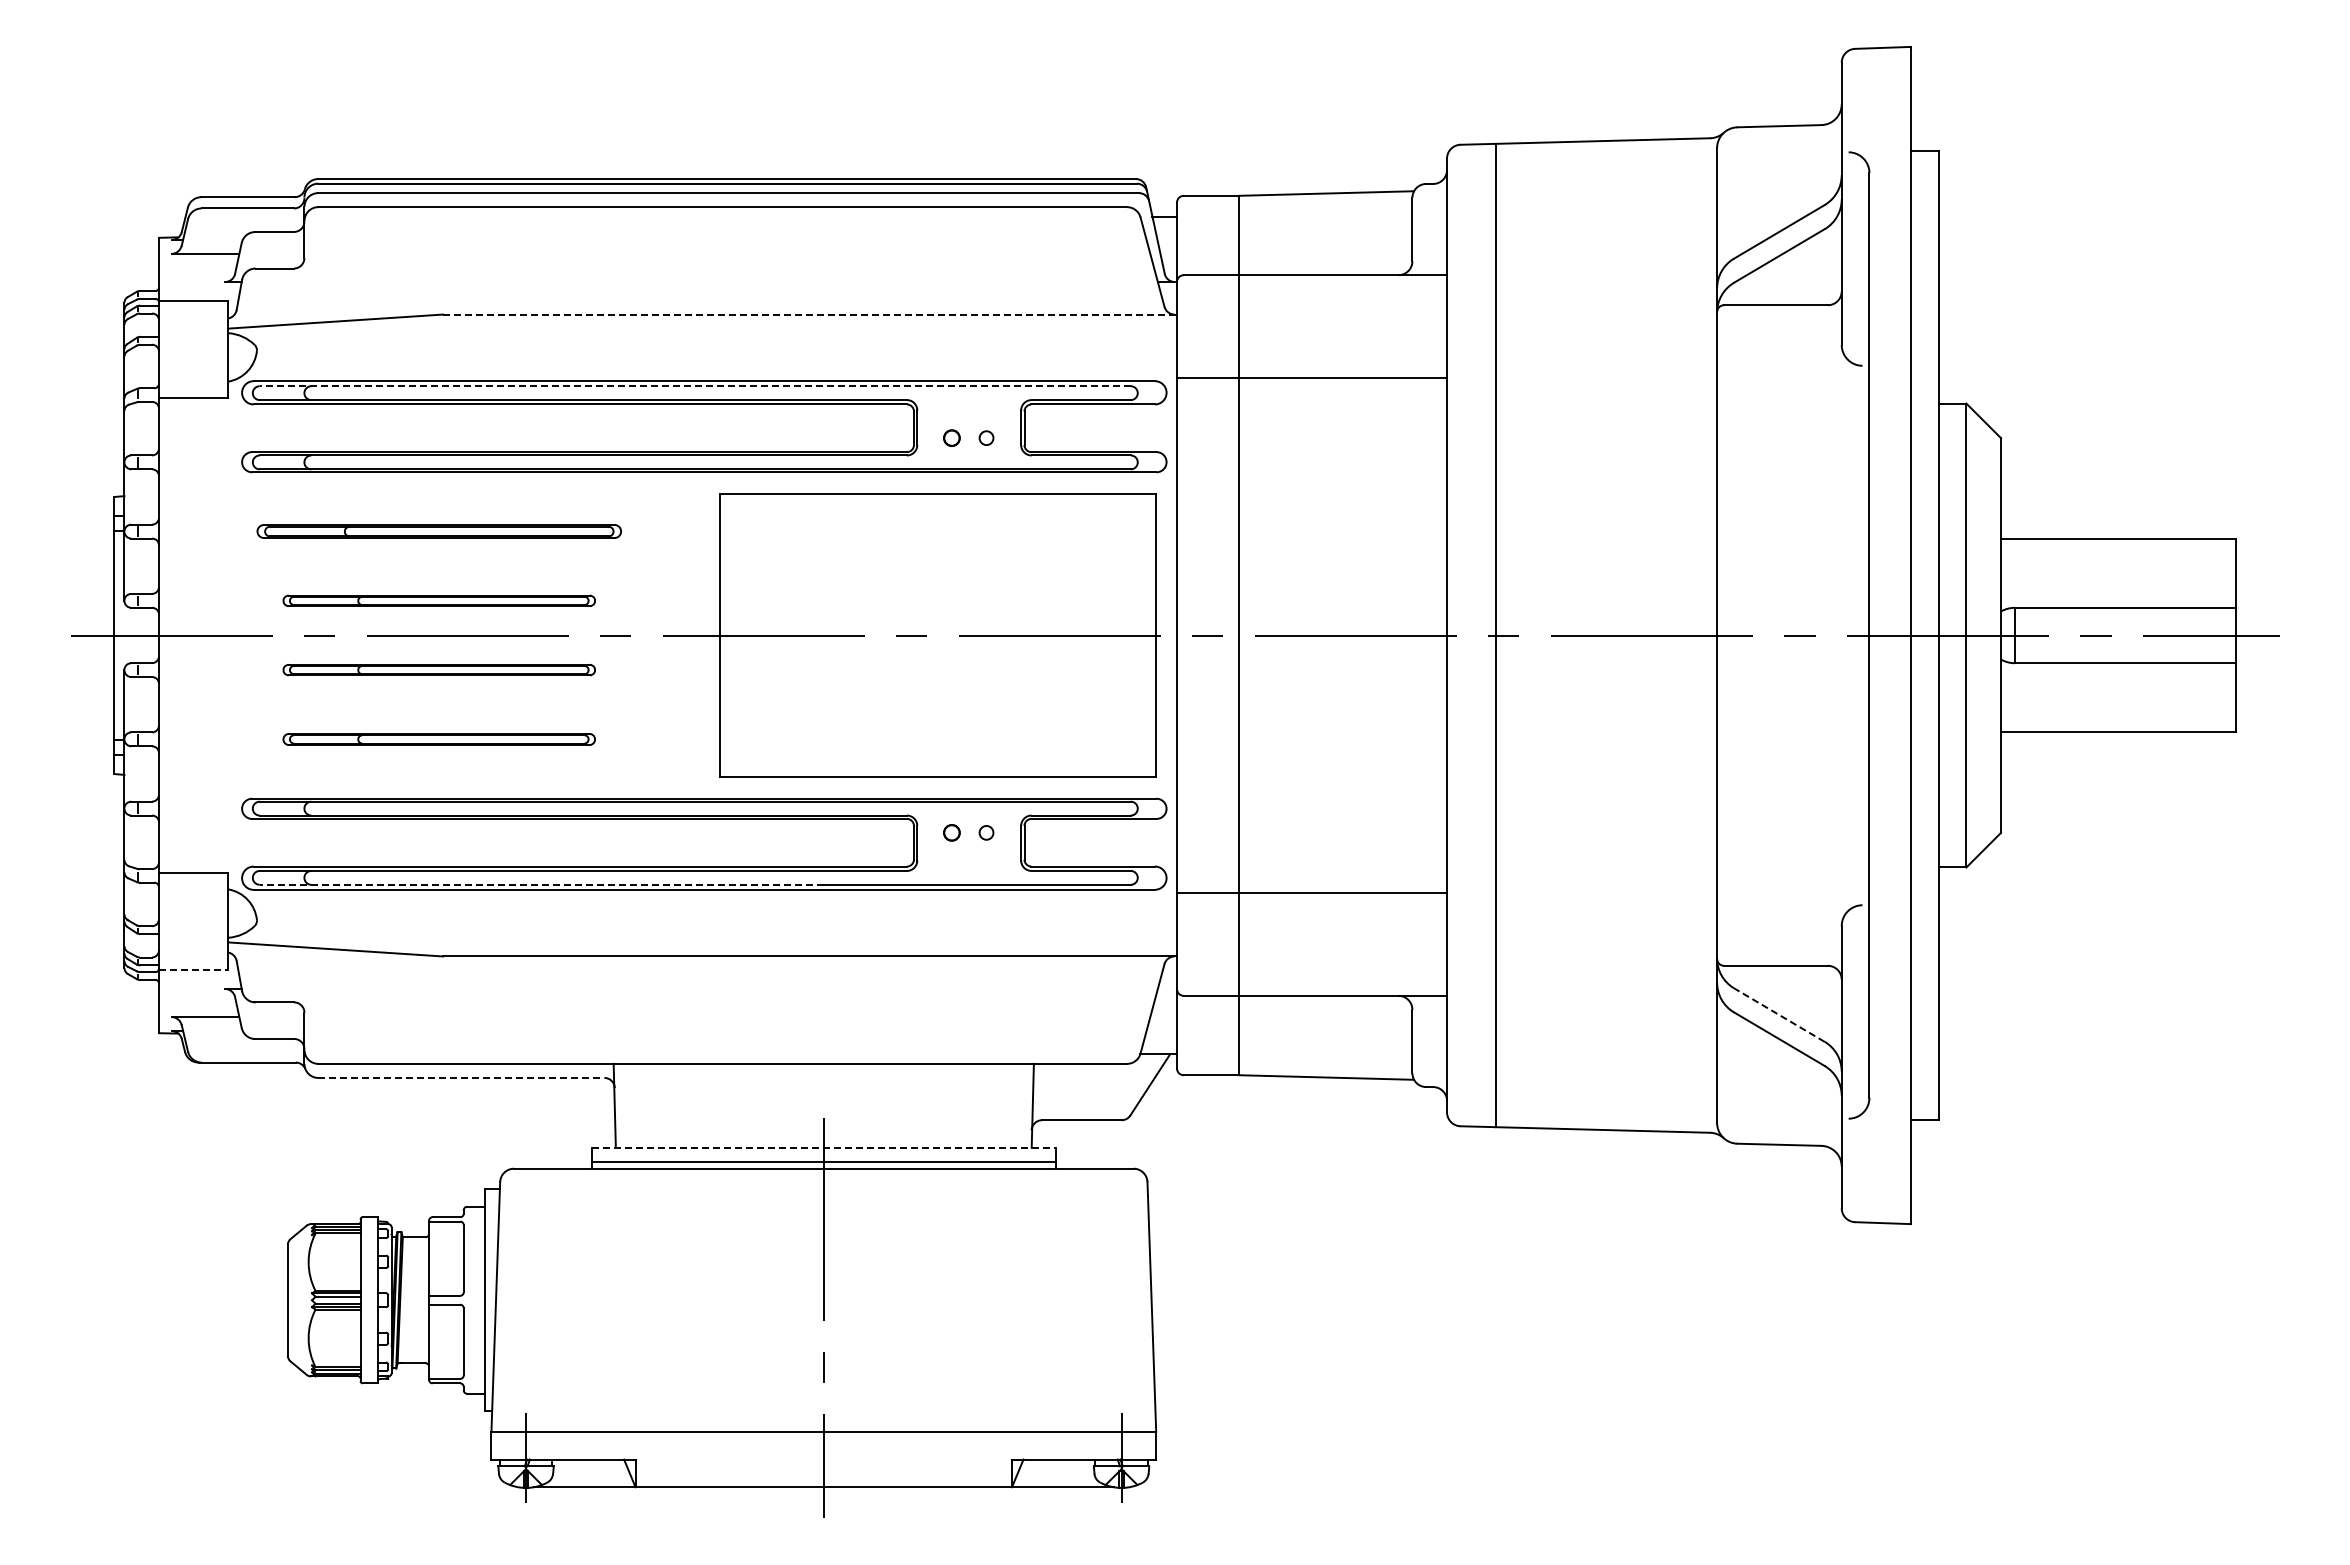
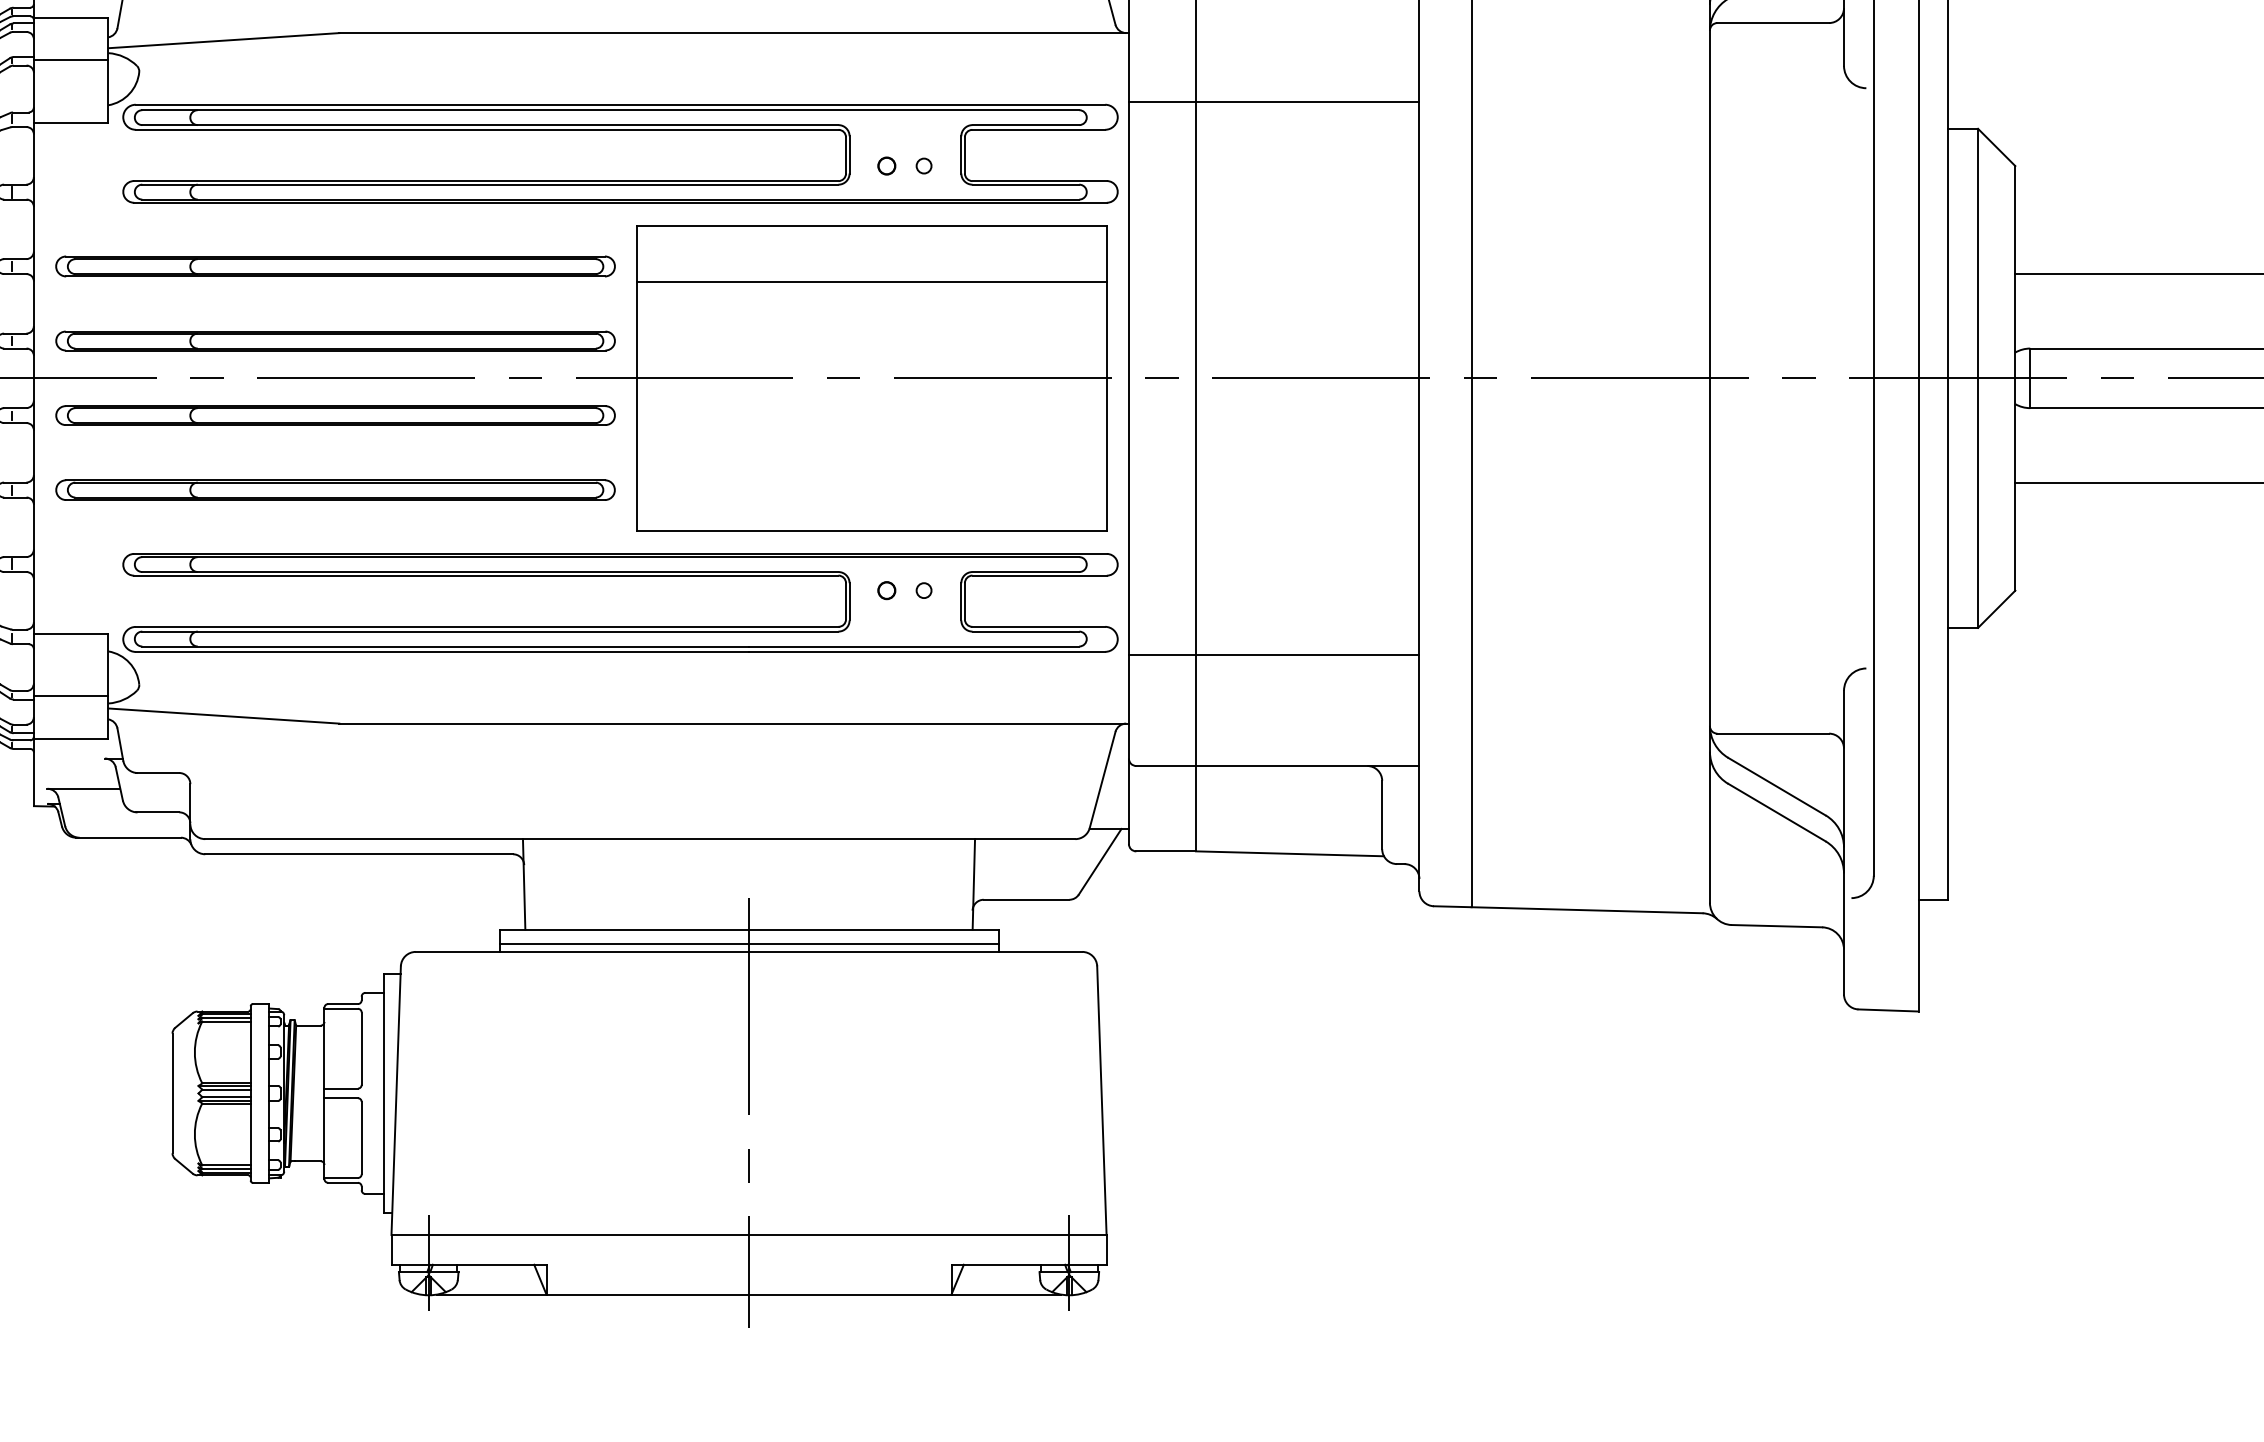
line: (810, 314) -> (734, 33), dashed -> solid
line: (193, 339) -> (71, 59), added
line: (695, 386) -> (611, 110), dashed -> solid
part: (438, 531) -> (334, 266), size x1.43
line: (937, 545) -> (871, 281), added
part: (438, 600) -> (334, 340), size x1.67
part: (438, 669) -> (334, 414), size x1.67
part: (438, 739) -> (334, 490), size x1.67
line: (541, 884) -> (445, 646), dashed -> solid
line: (193, 931) -> (71, 696), added
line: (193, 970) -> (71, 738), dashed -> solid
line: (1779, 1015) -> (1777, 787), dashed -> solid
line: (461, 1077) -> (359, 853), dashed -> solid
line: (823, 1147) -> (748, 929), dashed -> solid

